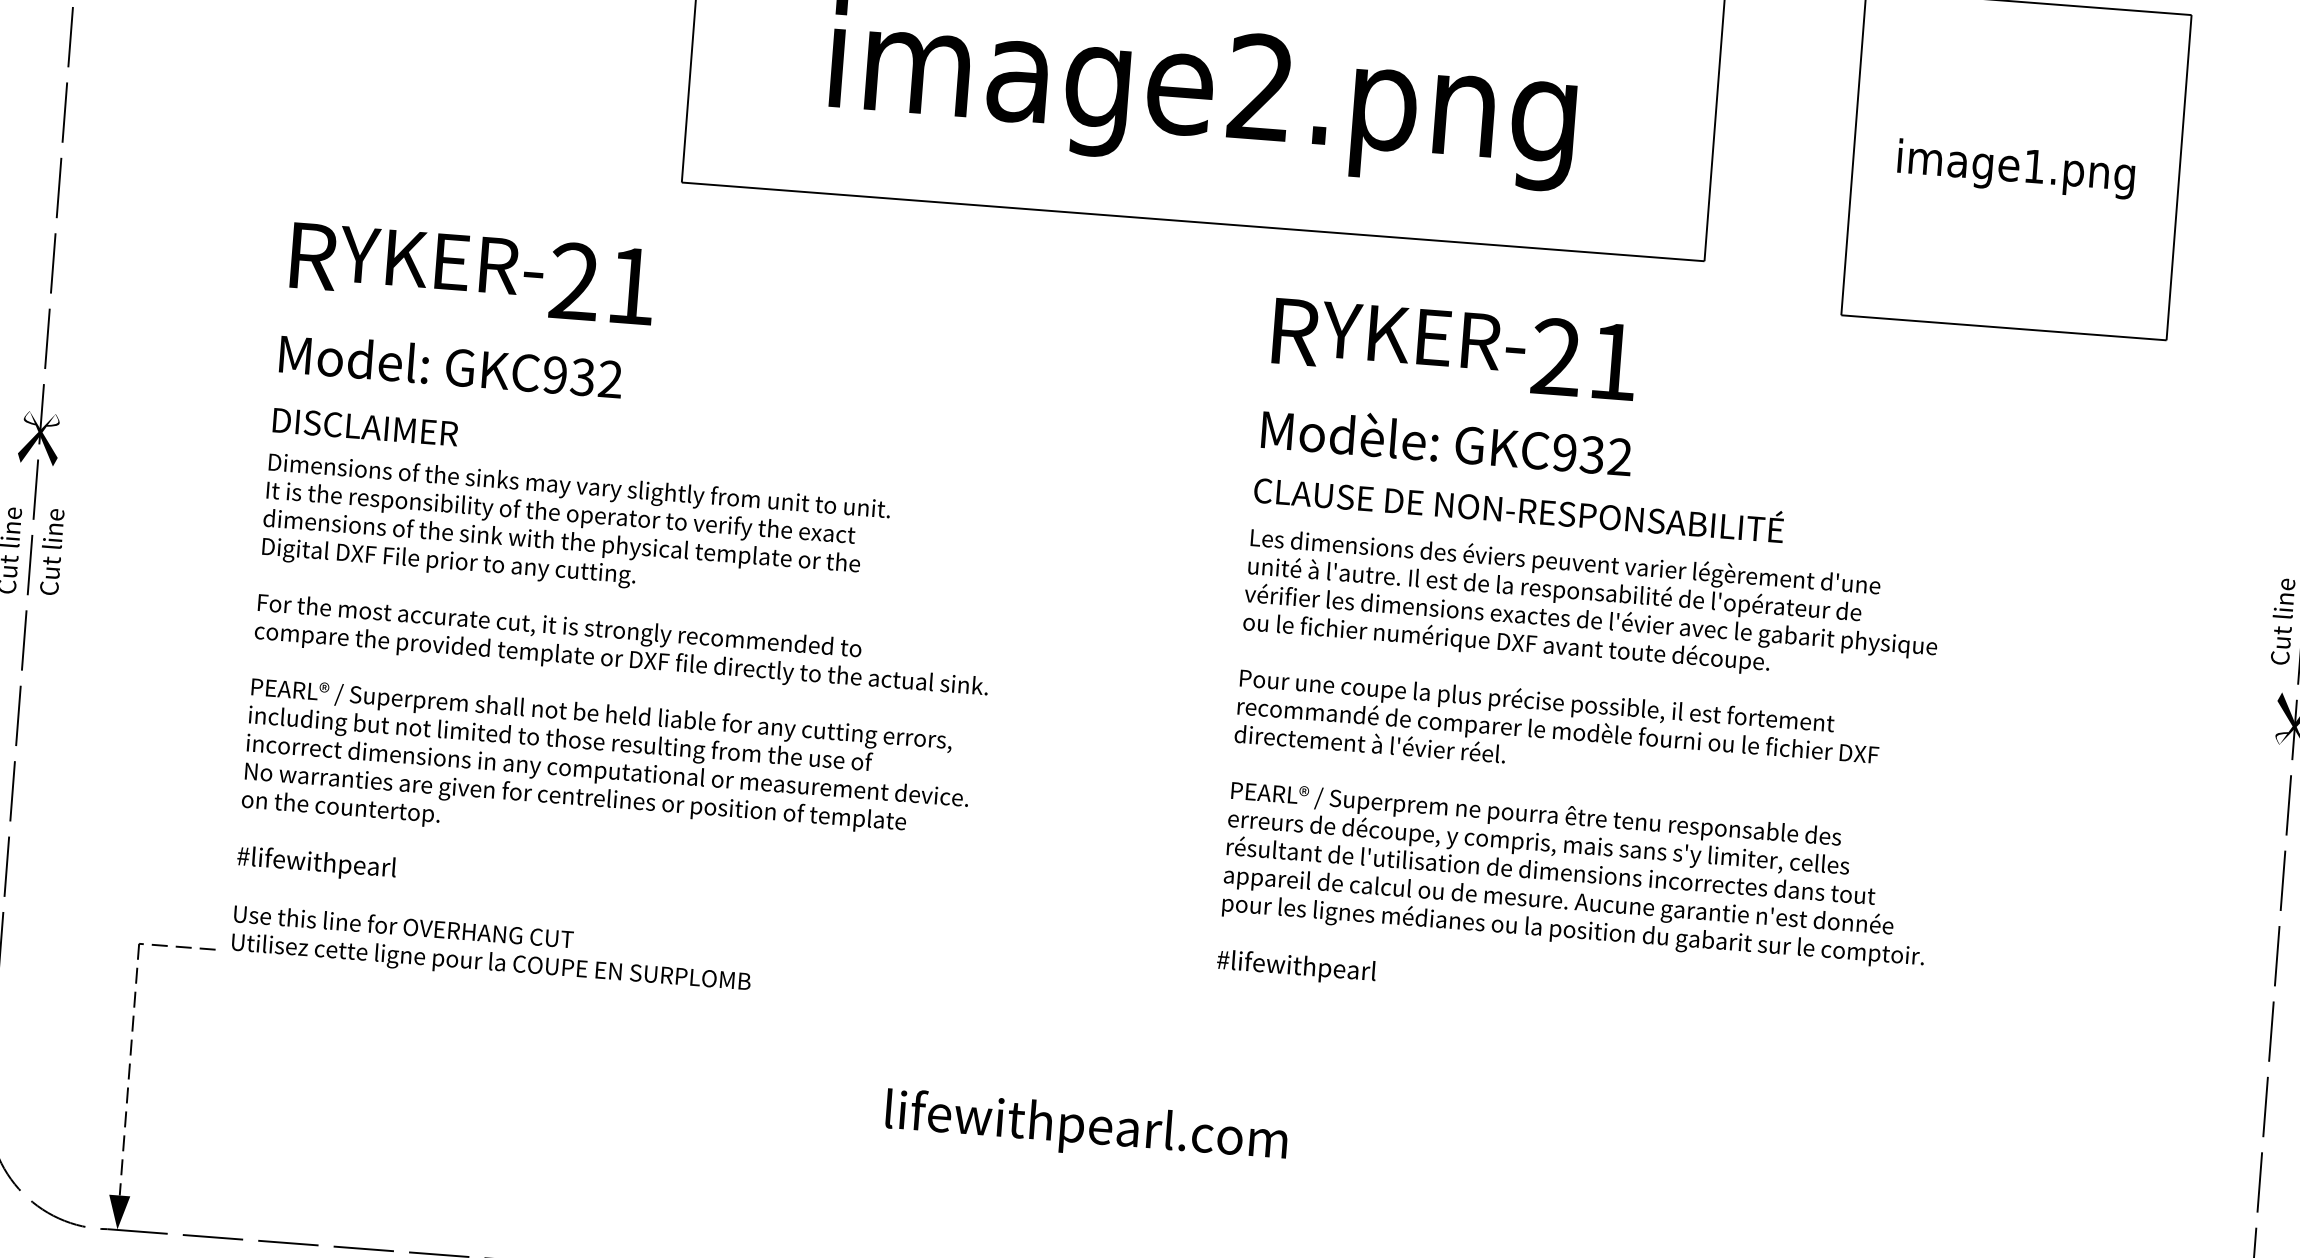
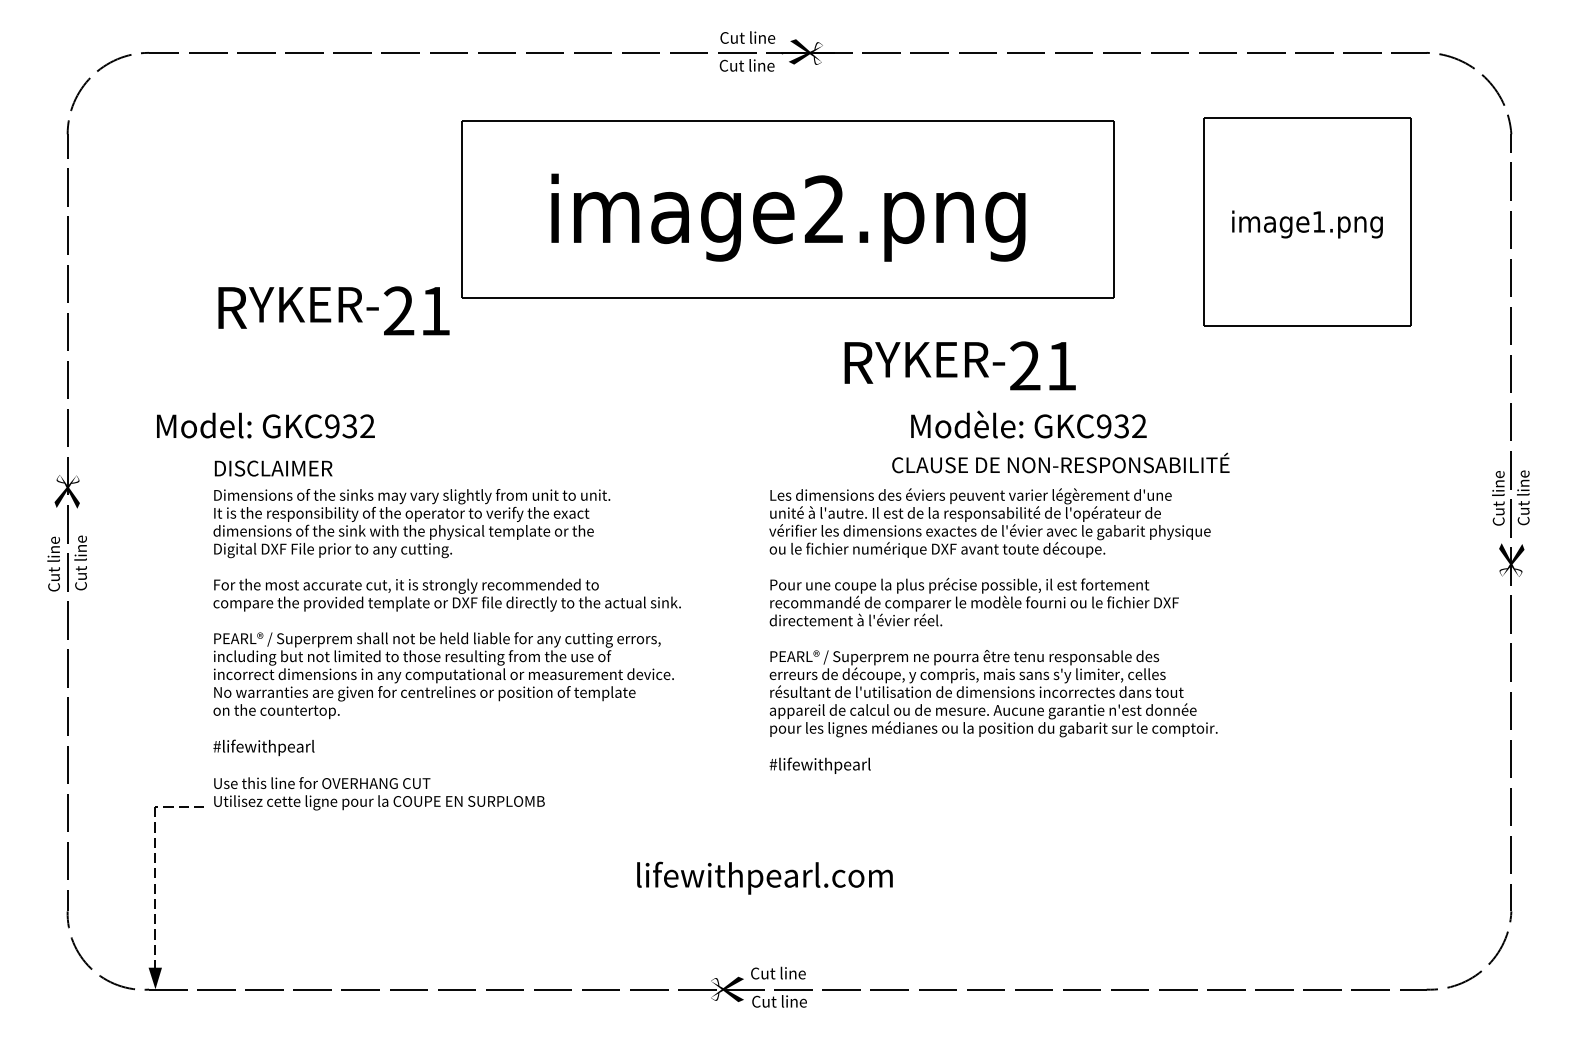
text: (471, 272) -> (333, 310), moved
text: (450, 365) -> (265, 425), moved
text: (1446, 440) -> (1028, 424), moved
text: (1518, 506) -> (1060, 462), moved
text: (1584, 776) -> (993, 630), moved

